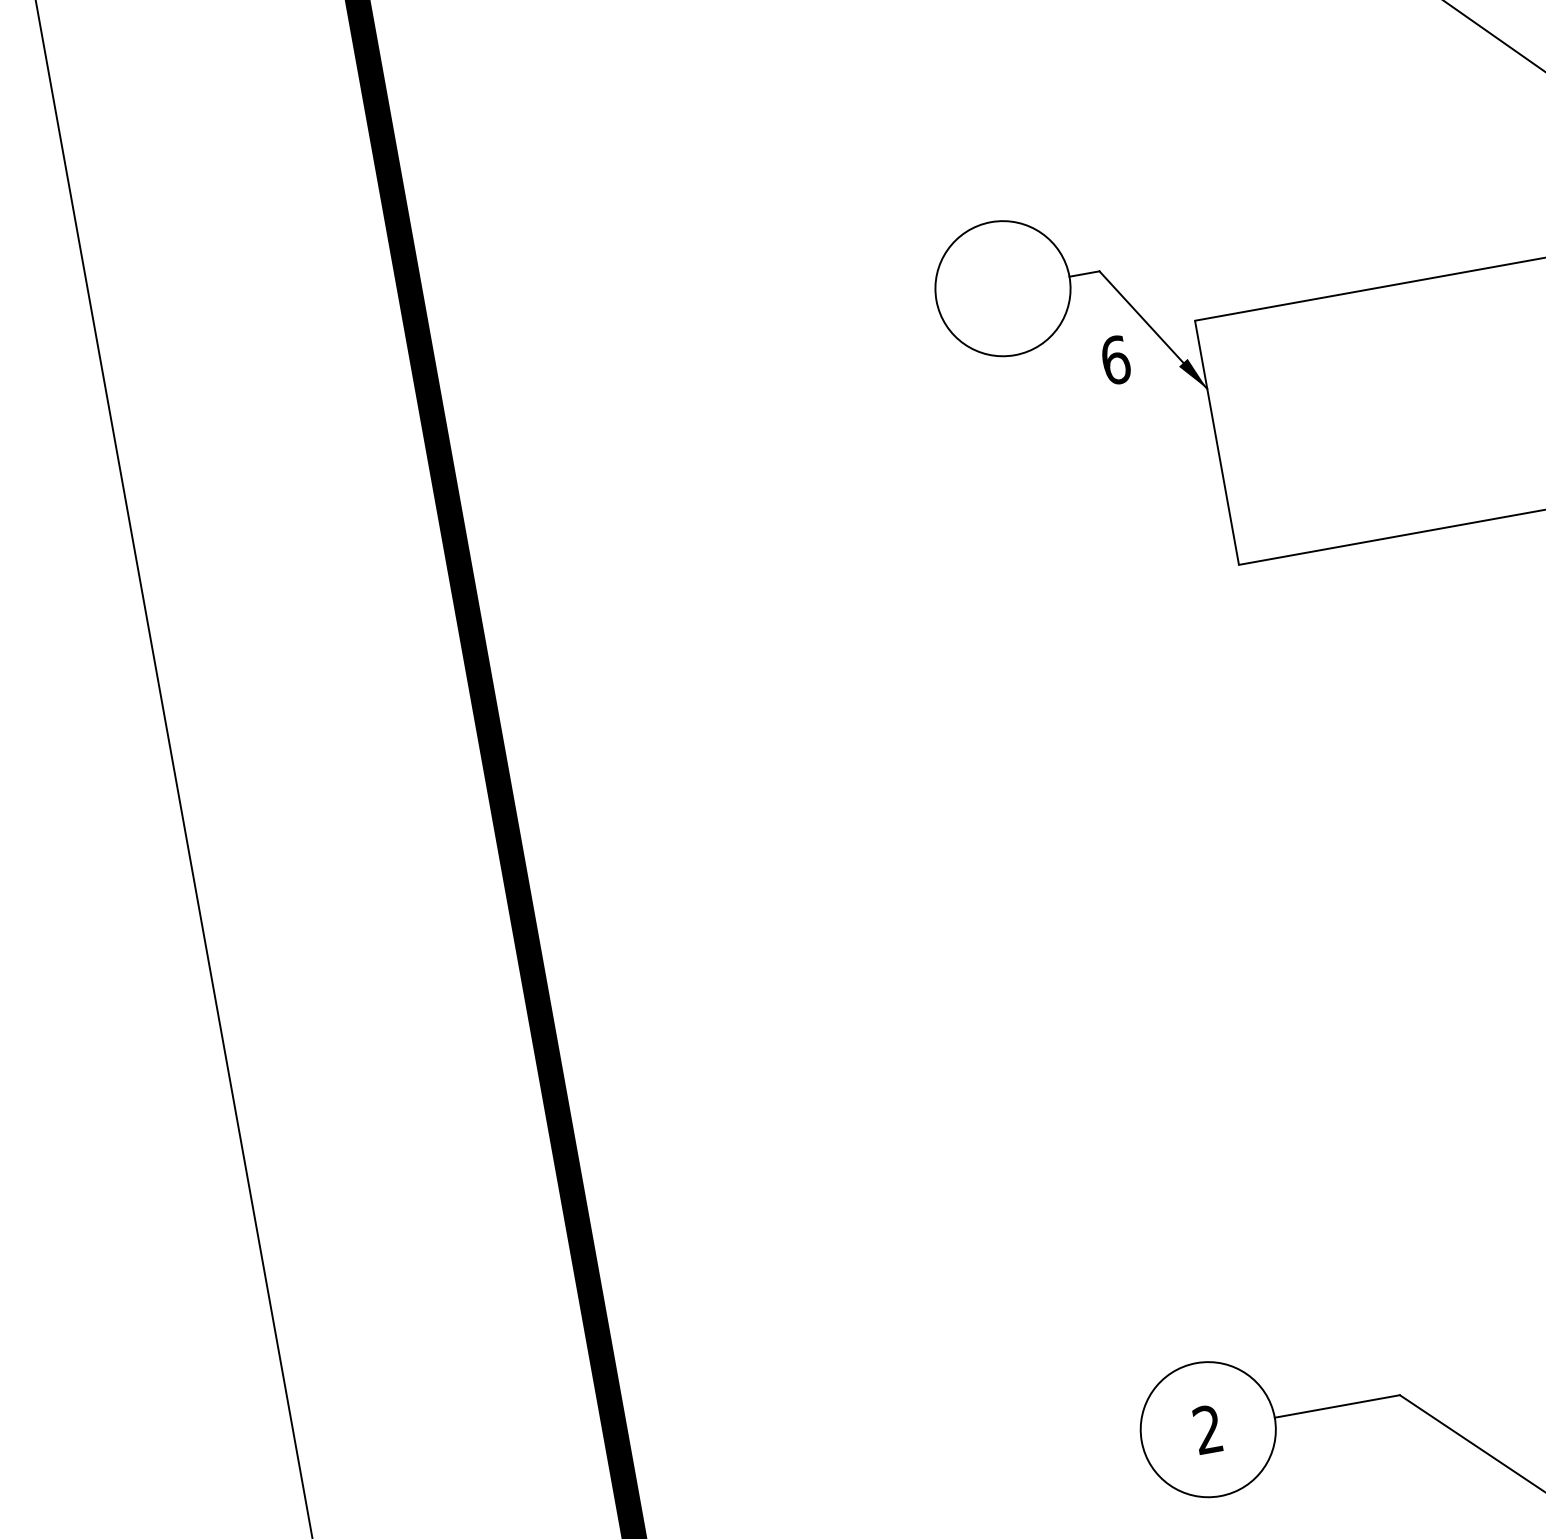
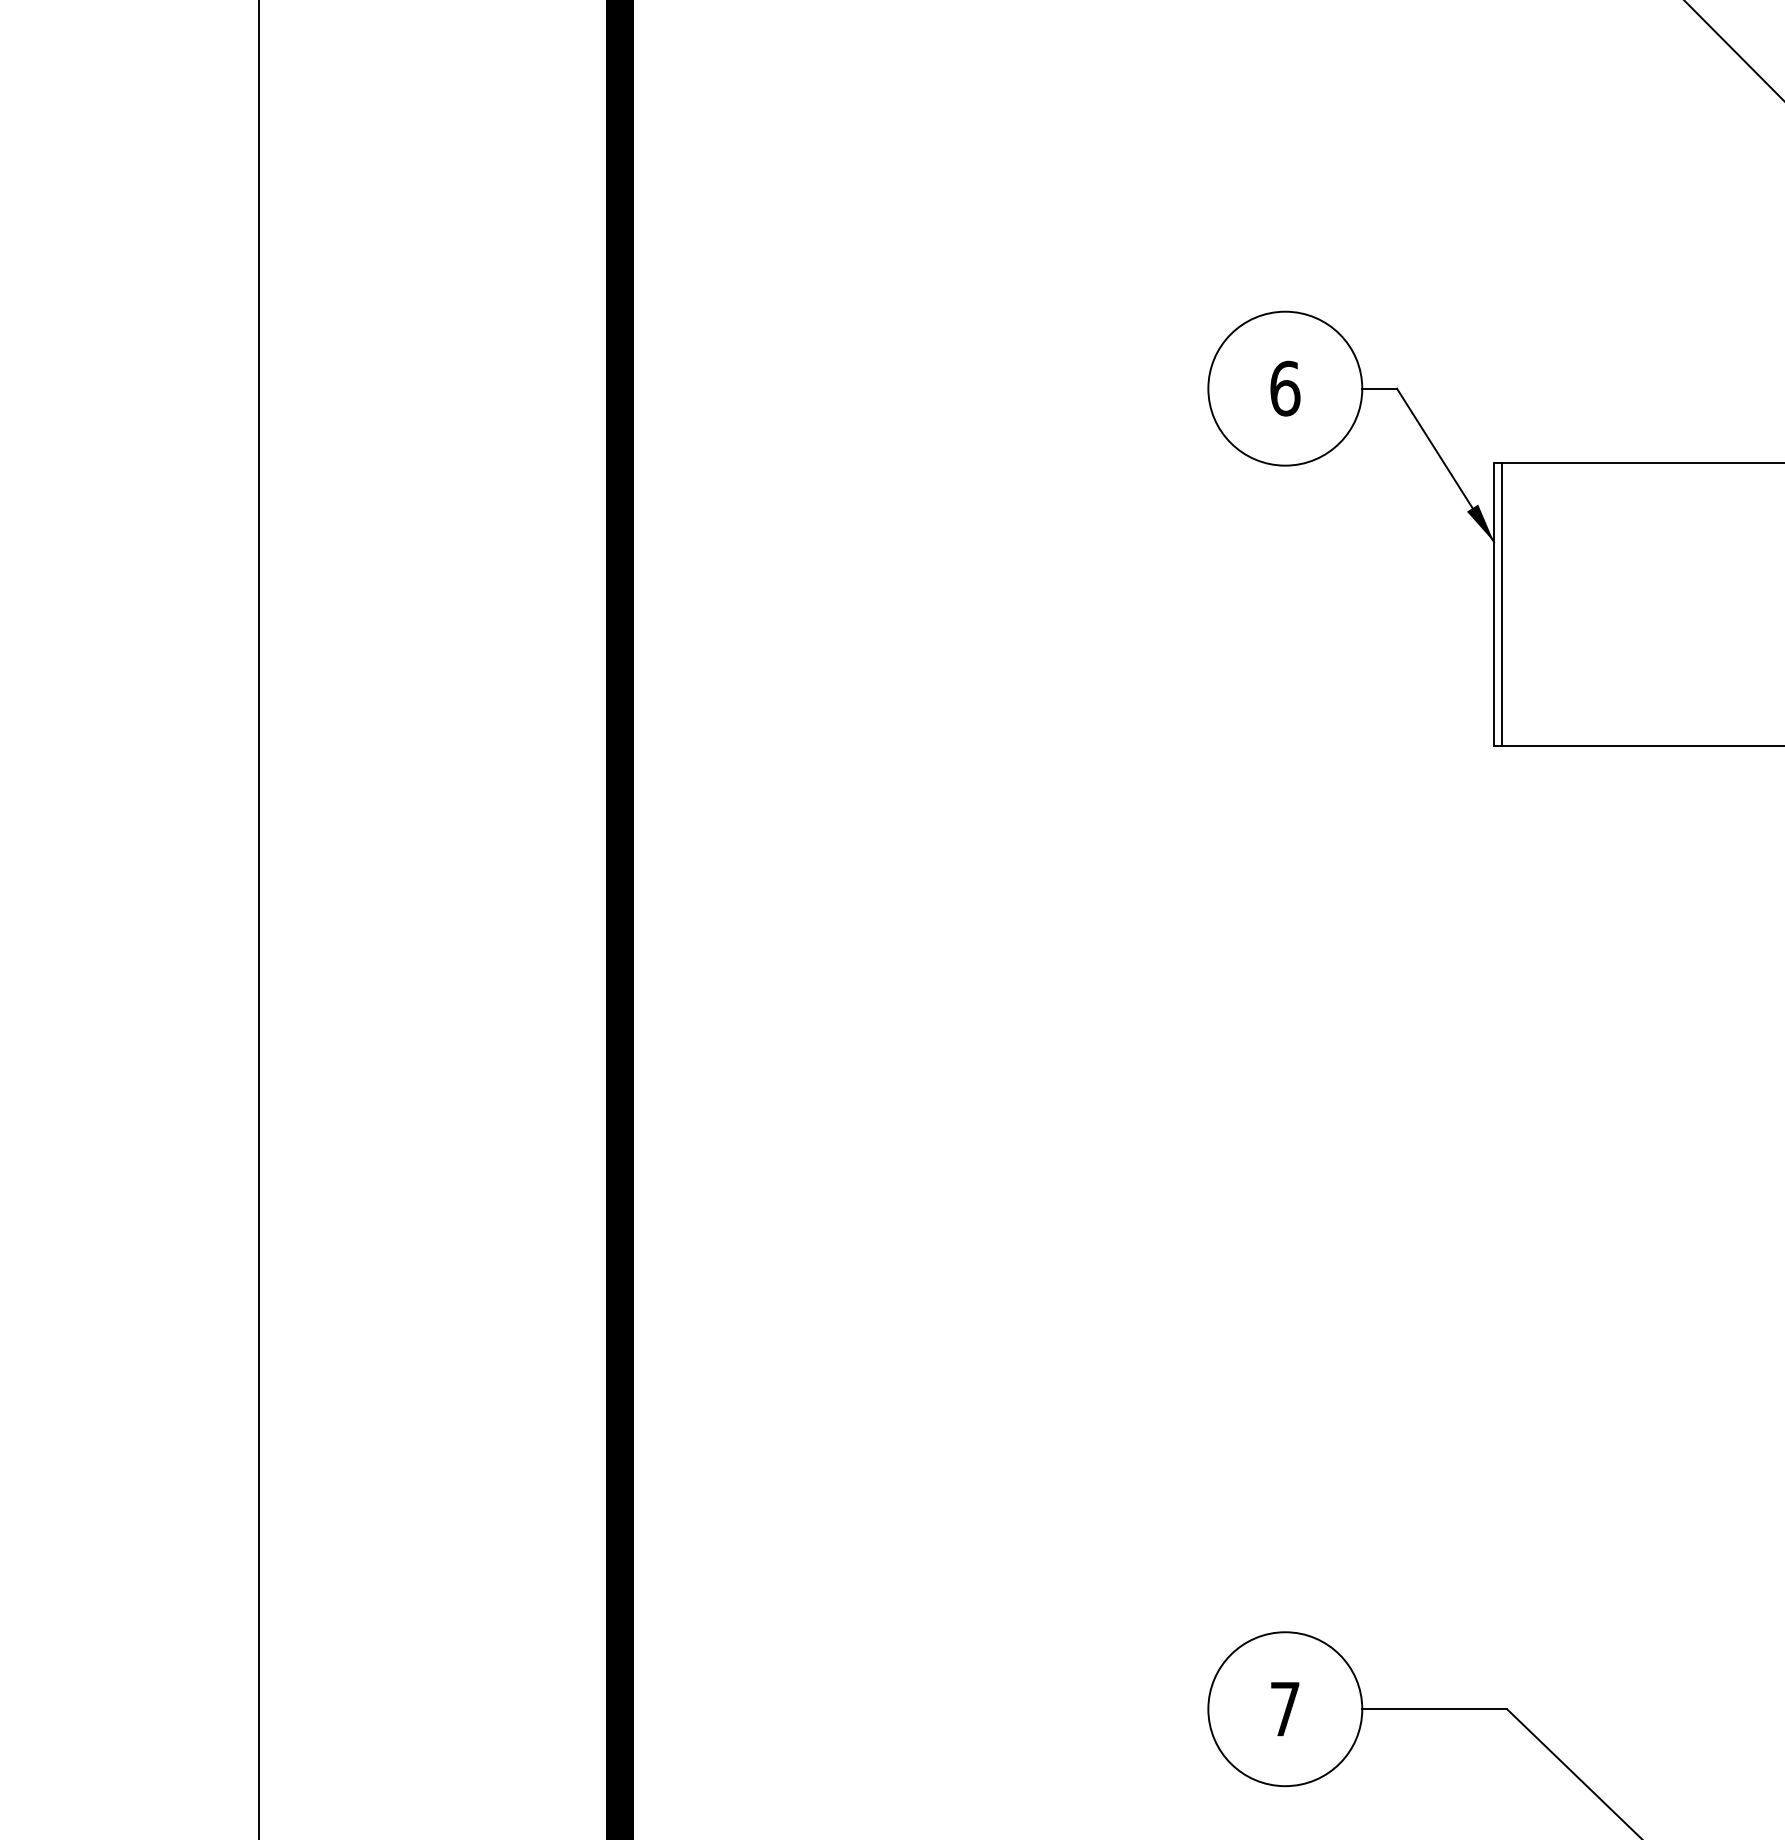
text: (1115, 360) -> (1285, 388), moved
line: (1223, 441) -> (1501, 604), added
text: (1207, 1429) -> (1284, 1708), 2 -> 7

